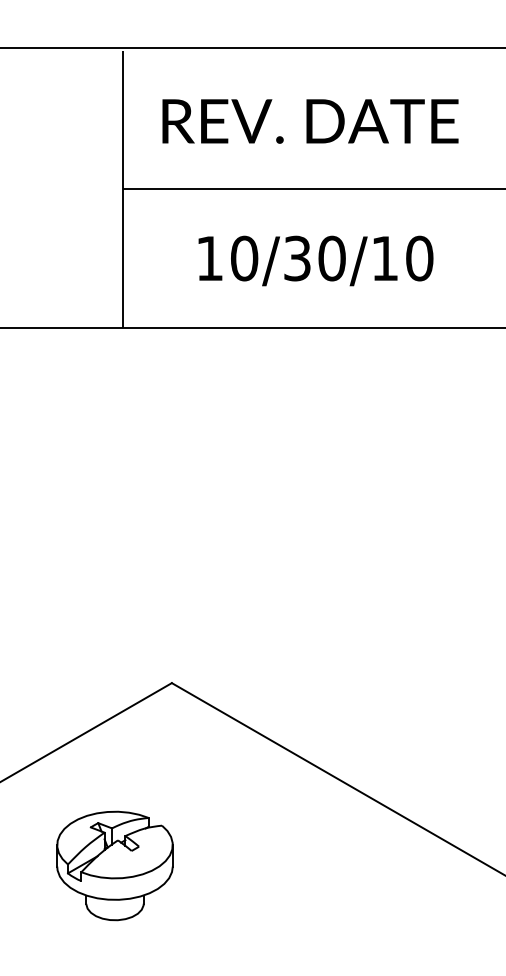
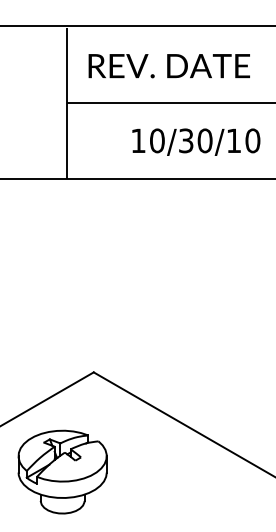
text: (316, 259) -> (196, 141), moved
part: (114, 864) -> (62, 471), size x1.4

